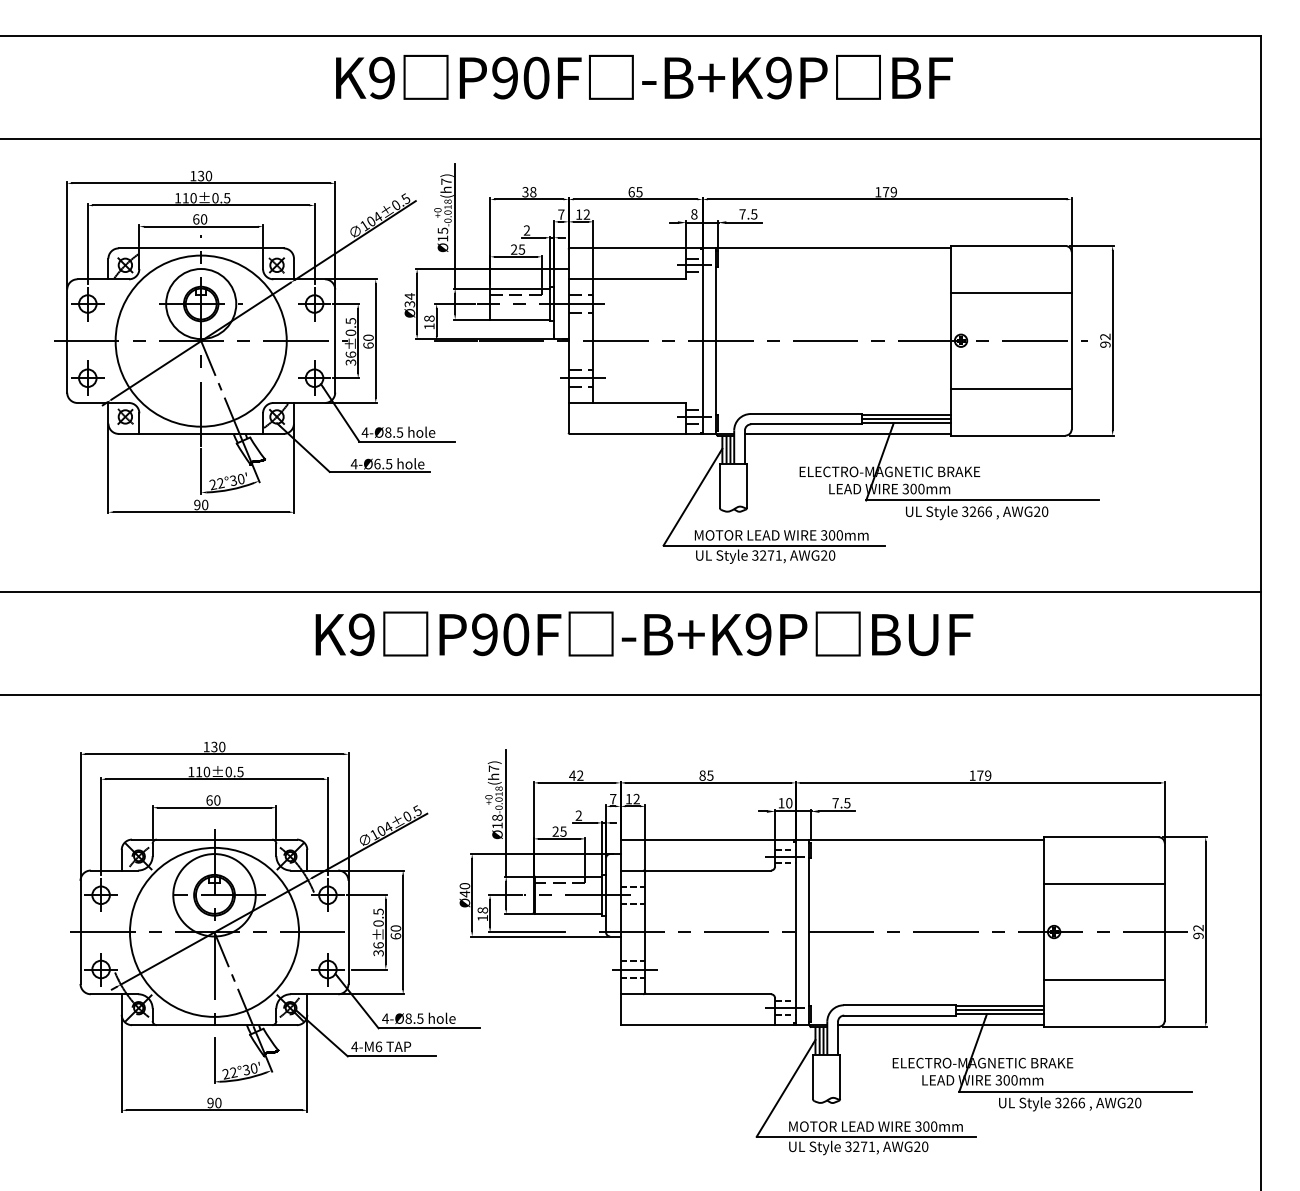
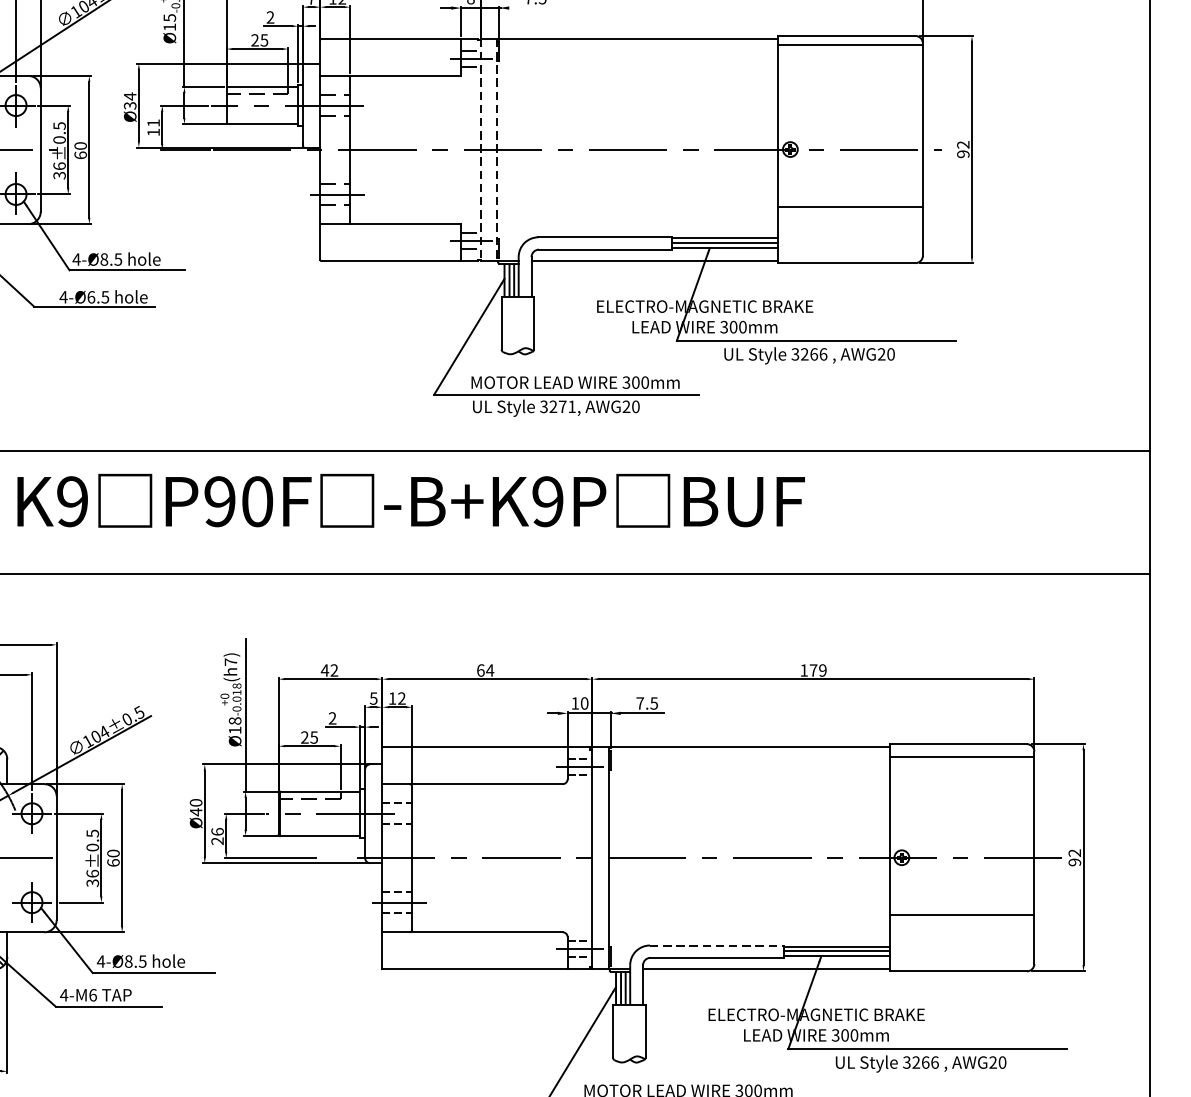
line: (744, 222) -> (531, 7), removed
line: (1010, 292) -> (849, 45), moved
text: (429, 318) -> (153, 122), 18 -> 11
line: (702, 341) -> (480, 150), solid -> dashed
line: (716, 341) -> (497, 150), solid -> dashed
text: (706, 775) -> (485, 670), 85 -> 64
text: (613, 799) -> (374, 699), 7 -> 5
line: (1103, 884) -> (961, 757), moved
text: (482, 914) -> (217, 836), 18 -> 26
line: (899, 1005) -> (716, 945), solid -> dashed

